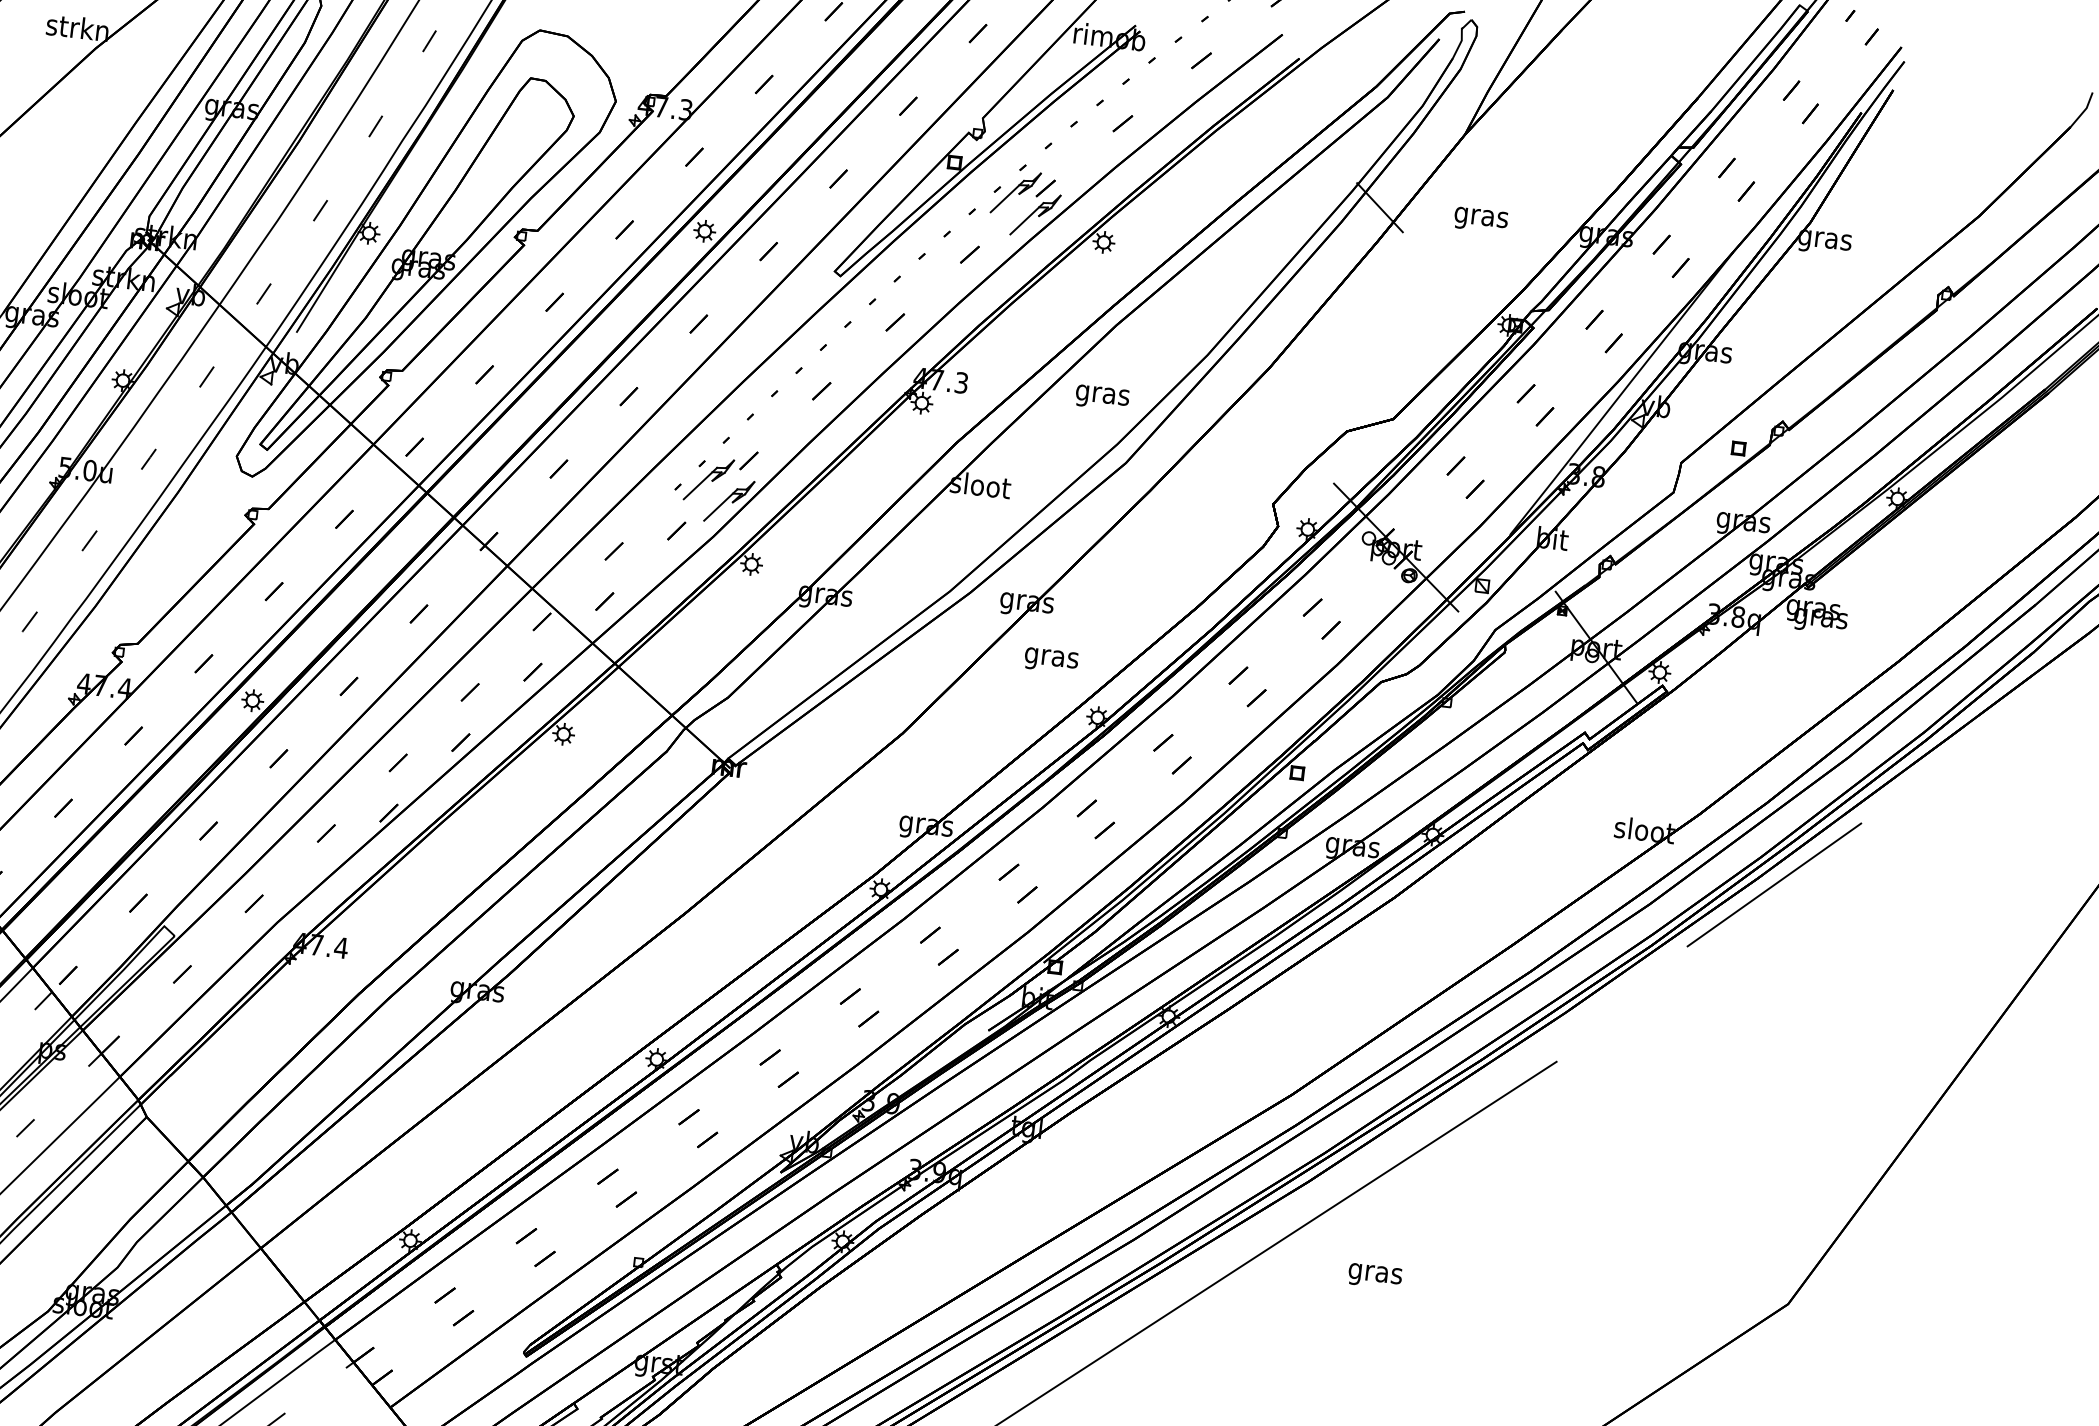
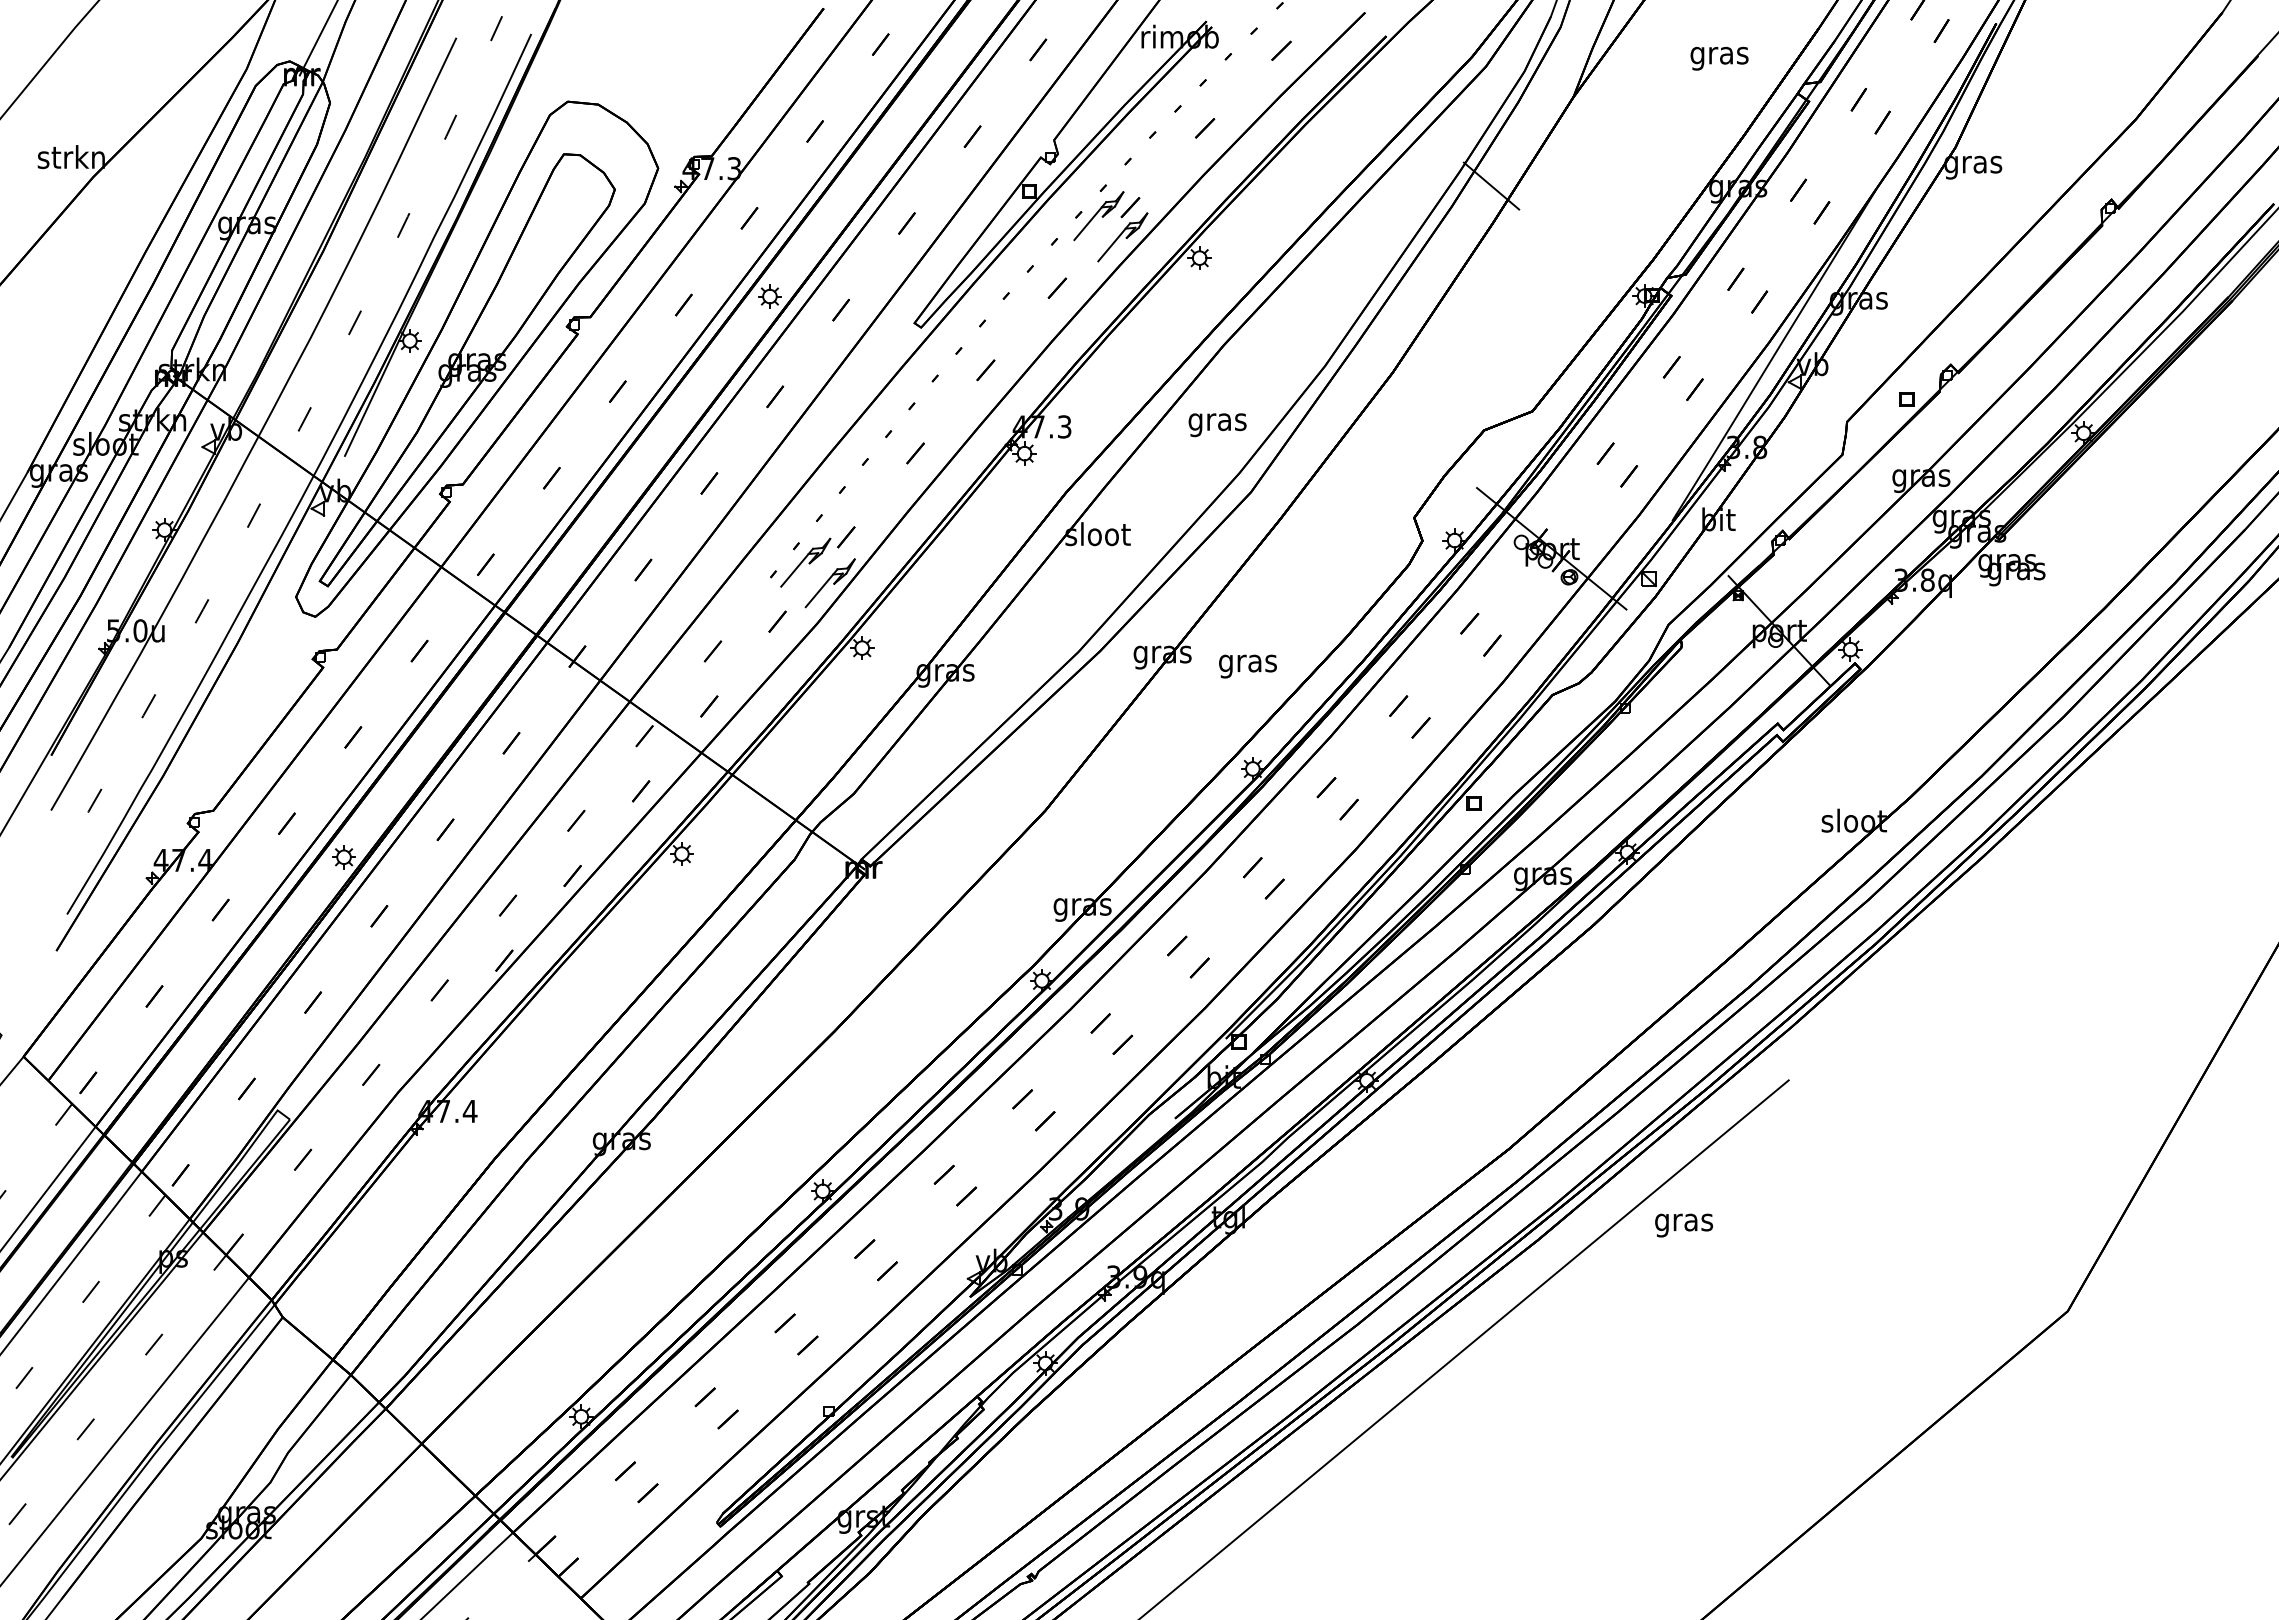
text: (1481, 219) -> (1719, 58), moved
text: (1050, 660) -> (1247, 666), moved
line: (1773, 884) -> (1999, 862), removed
text: (1375, 1276) -> (1684, 1225), moved

